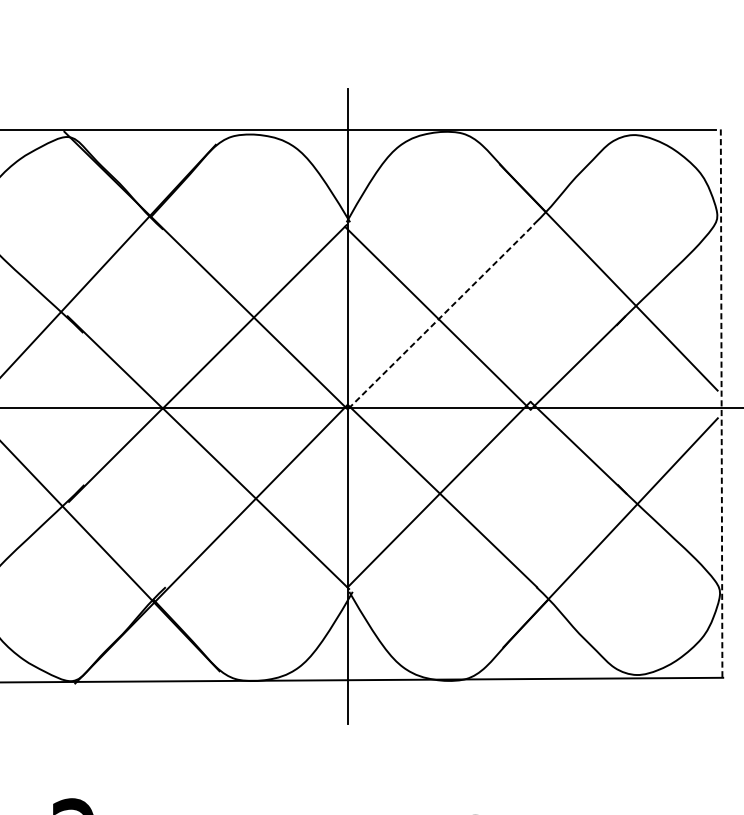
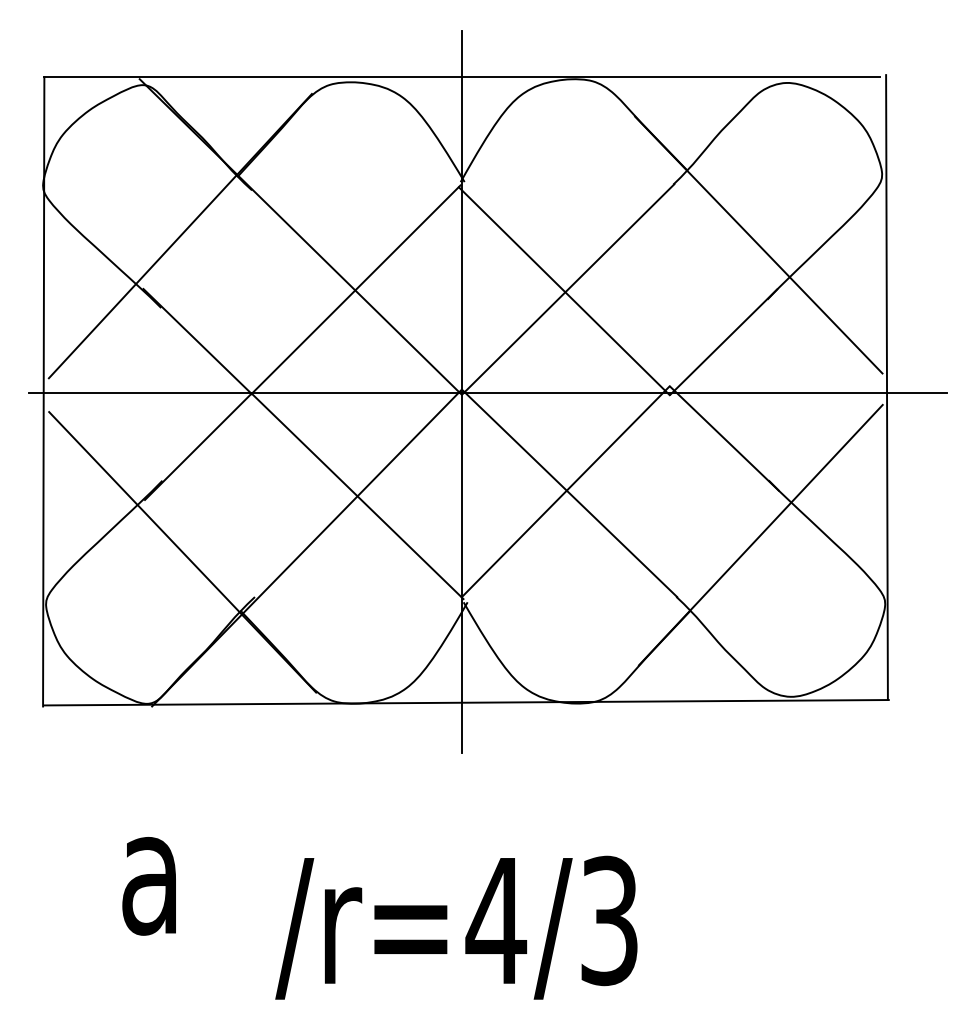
line: (441, 316) -> (568, 289), dashed -> solid
line: (722, 402) -> (887, 386), dashed -> solid

